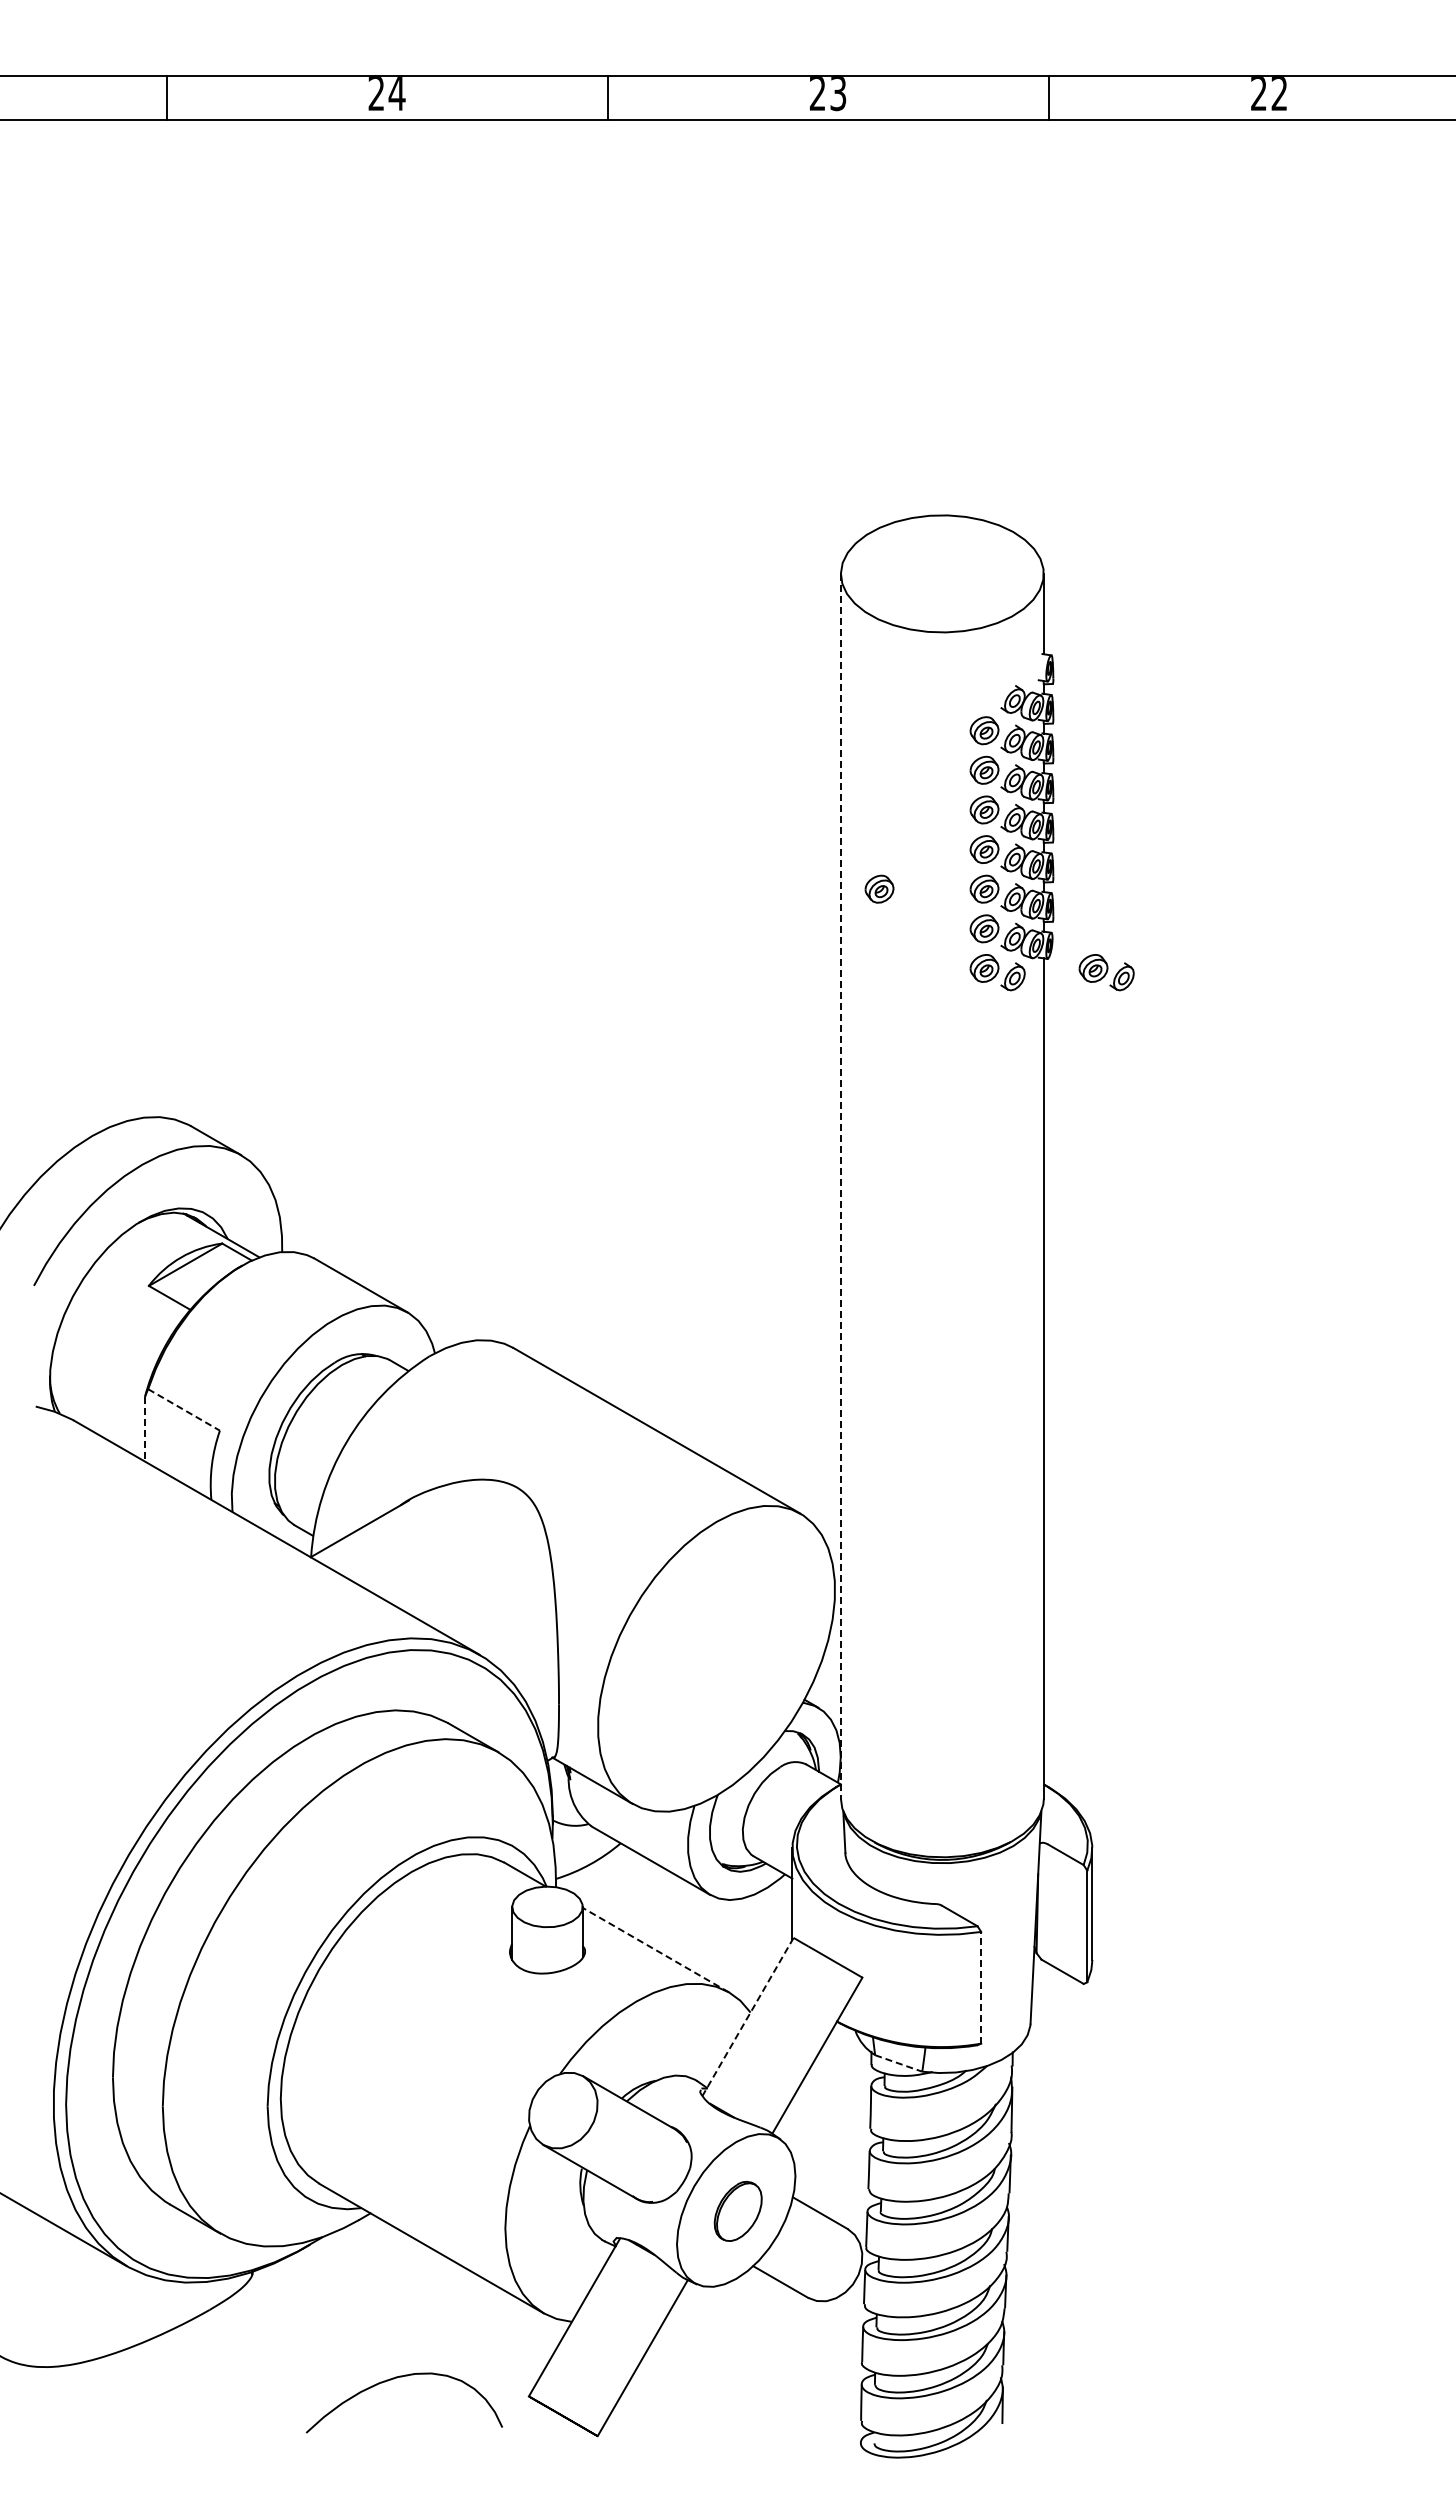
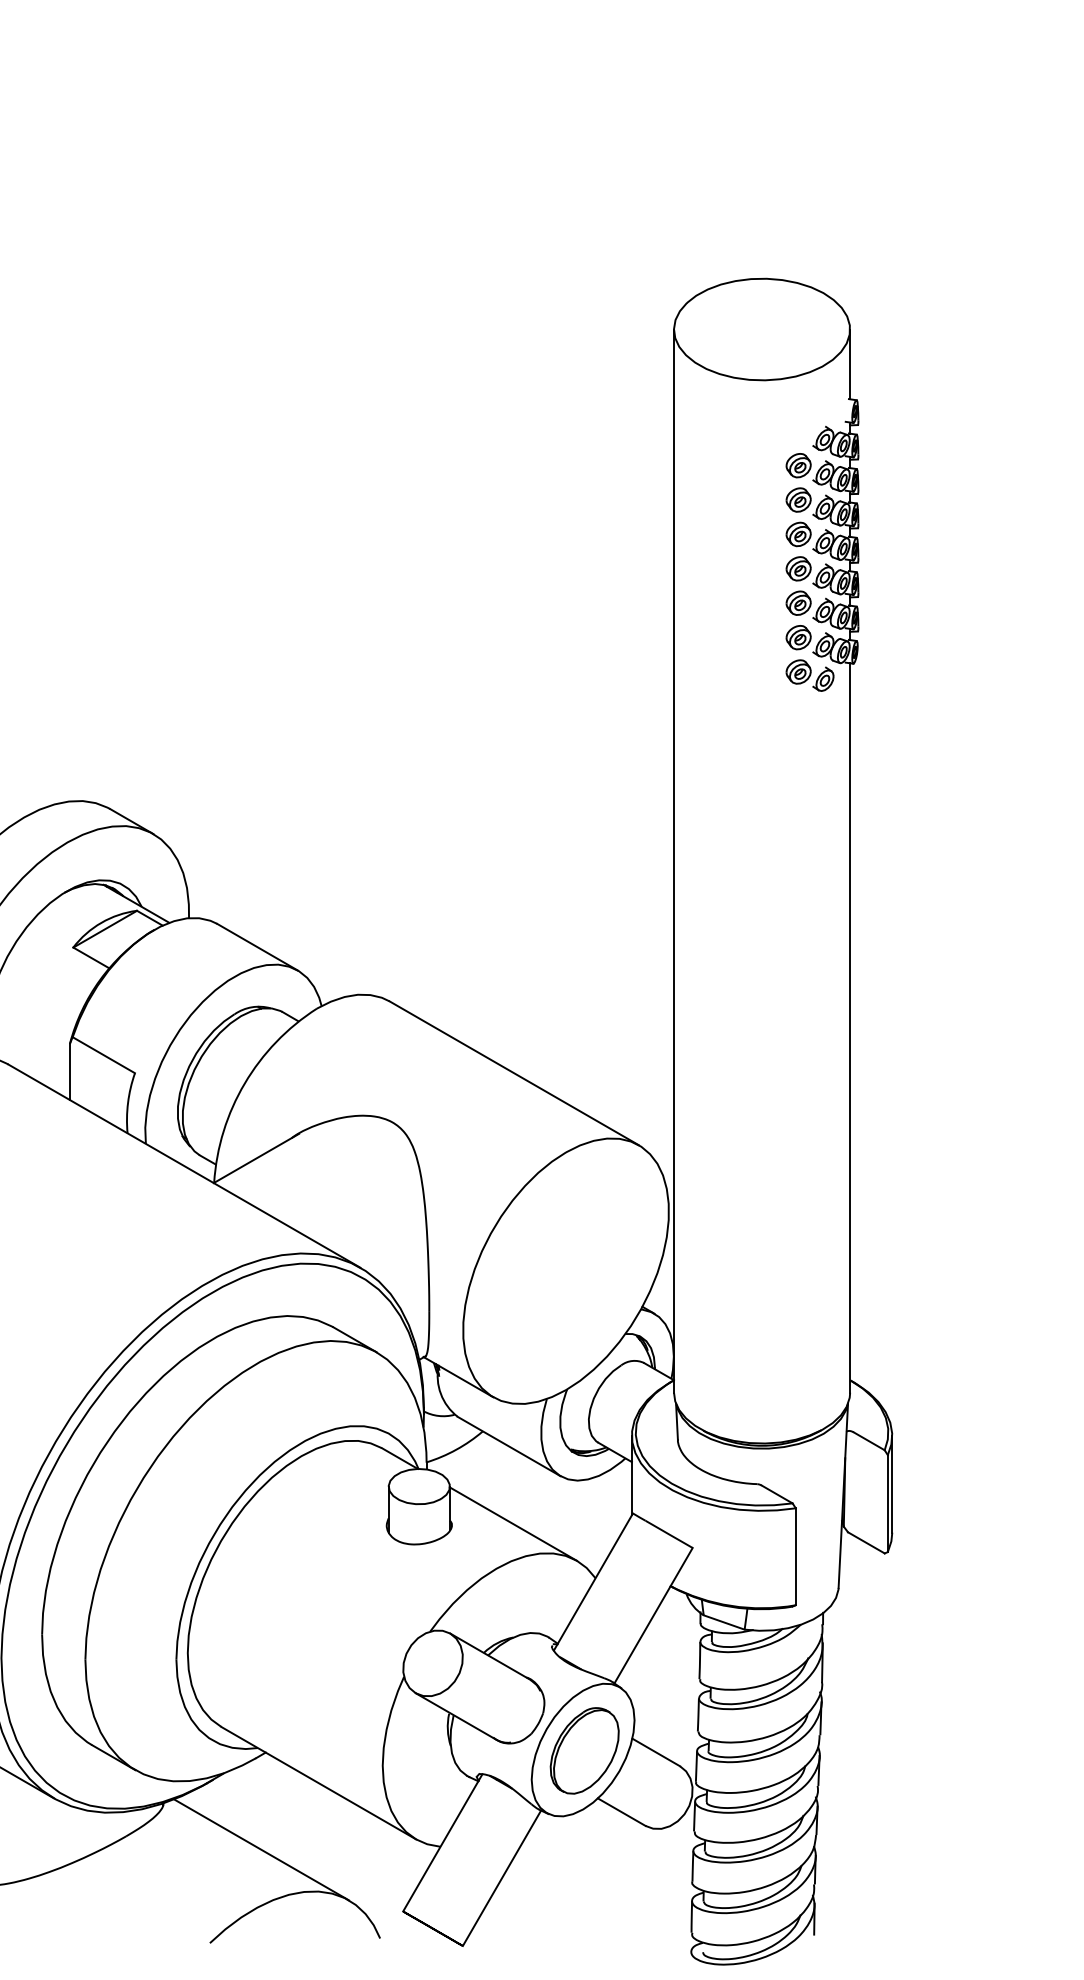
part: (879, 888) -> (707, 602), removed
part: (1106, 972) -> (904, 675), removed
line: (840, 1186) -> (673, 861), dashed -> solid
line: (184, 1410) -> (104, 1055), dashed -> solid
line: (145, 1429) -> (70, 1072), dashed -> solid
line: (655, 1949) -> (513, 1523), dashed -> solid
line: (981, 1987) -> (796, 1556), dashed -> solid
line: (747, 2017) -> (592, 1582), dashed -> solid
line: (898, 2063) -> (723, 1622), dashed -> solid
part: (738, 2211) -> (585, 1750), size x1.67
line: (365, 2325) -> (261, 1849), added

